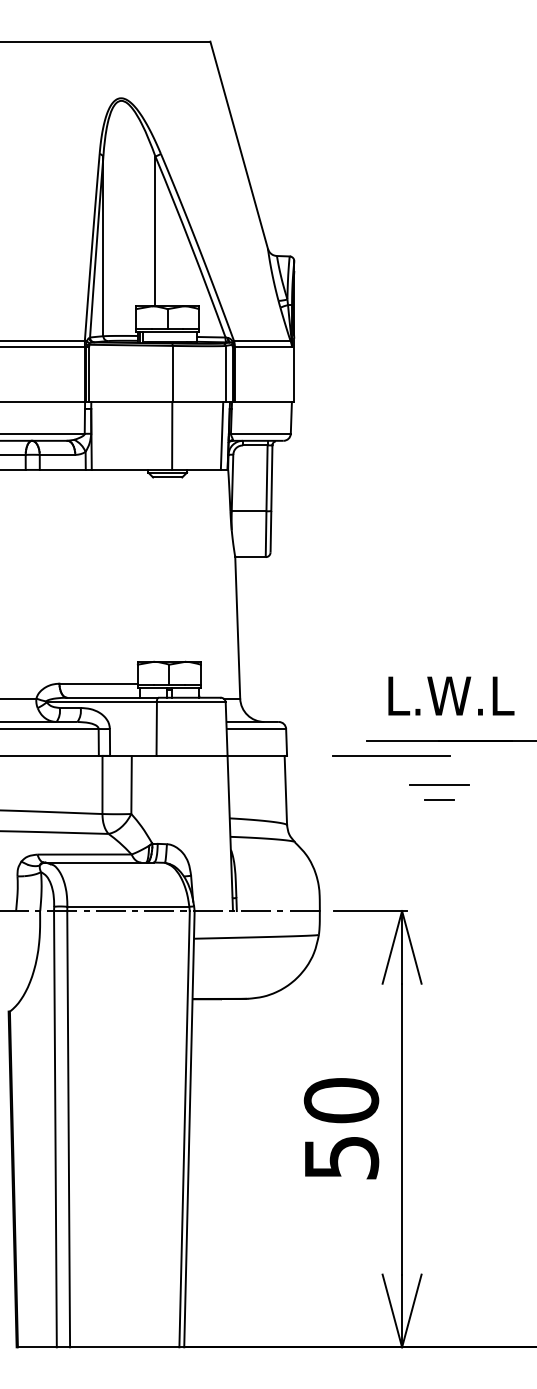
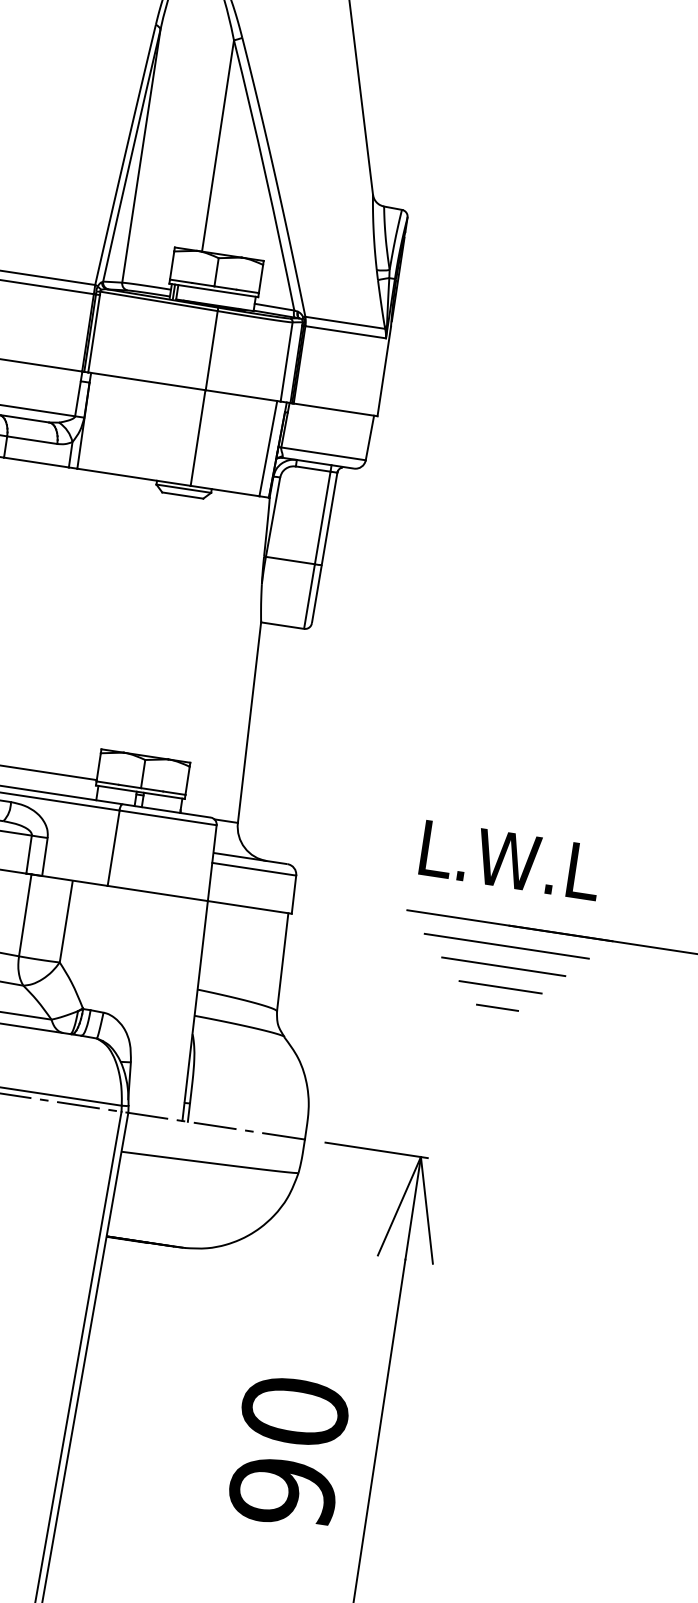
text: (451, 695) -> (511, 859), moved
line: (391, 755) -> (506, 945), moved
line: (439, 770) -> (503, 966), added
text: (340, 1157) -> (281, 1491), 50 -> 90

